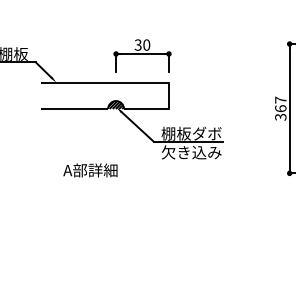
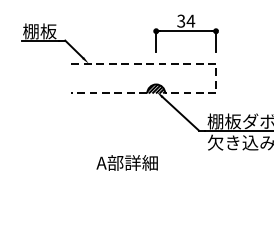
text: (146, 44) -> (190, 20), 30 -> 34
line: (142, 82) -> (186, 63), solid -> dashed
line: (74, 108) -> (109, 92), solid -> dashed

